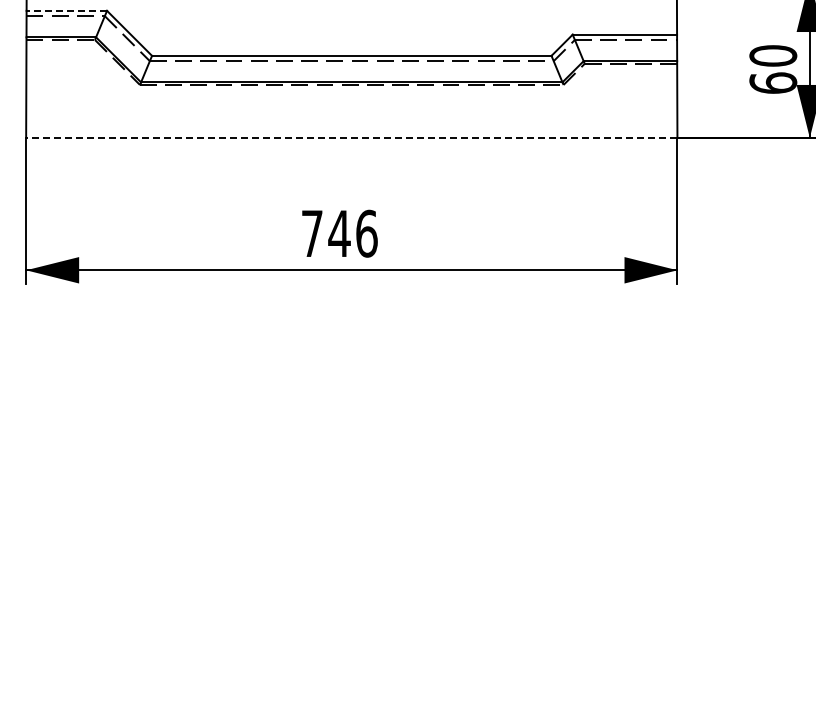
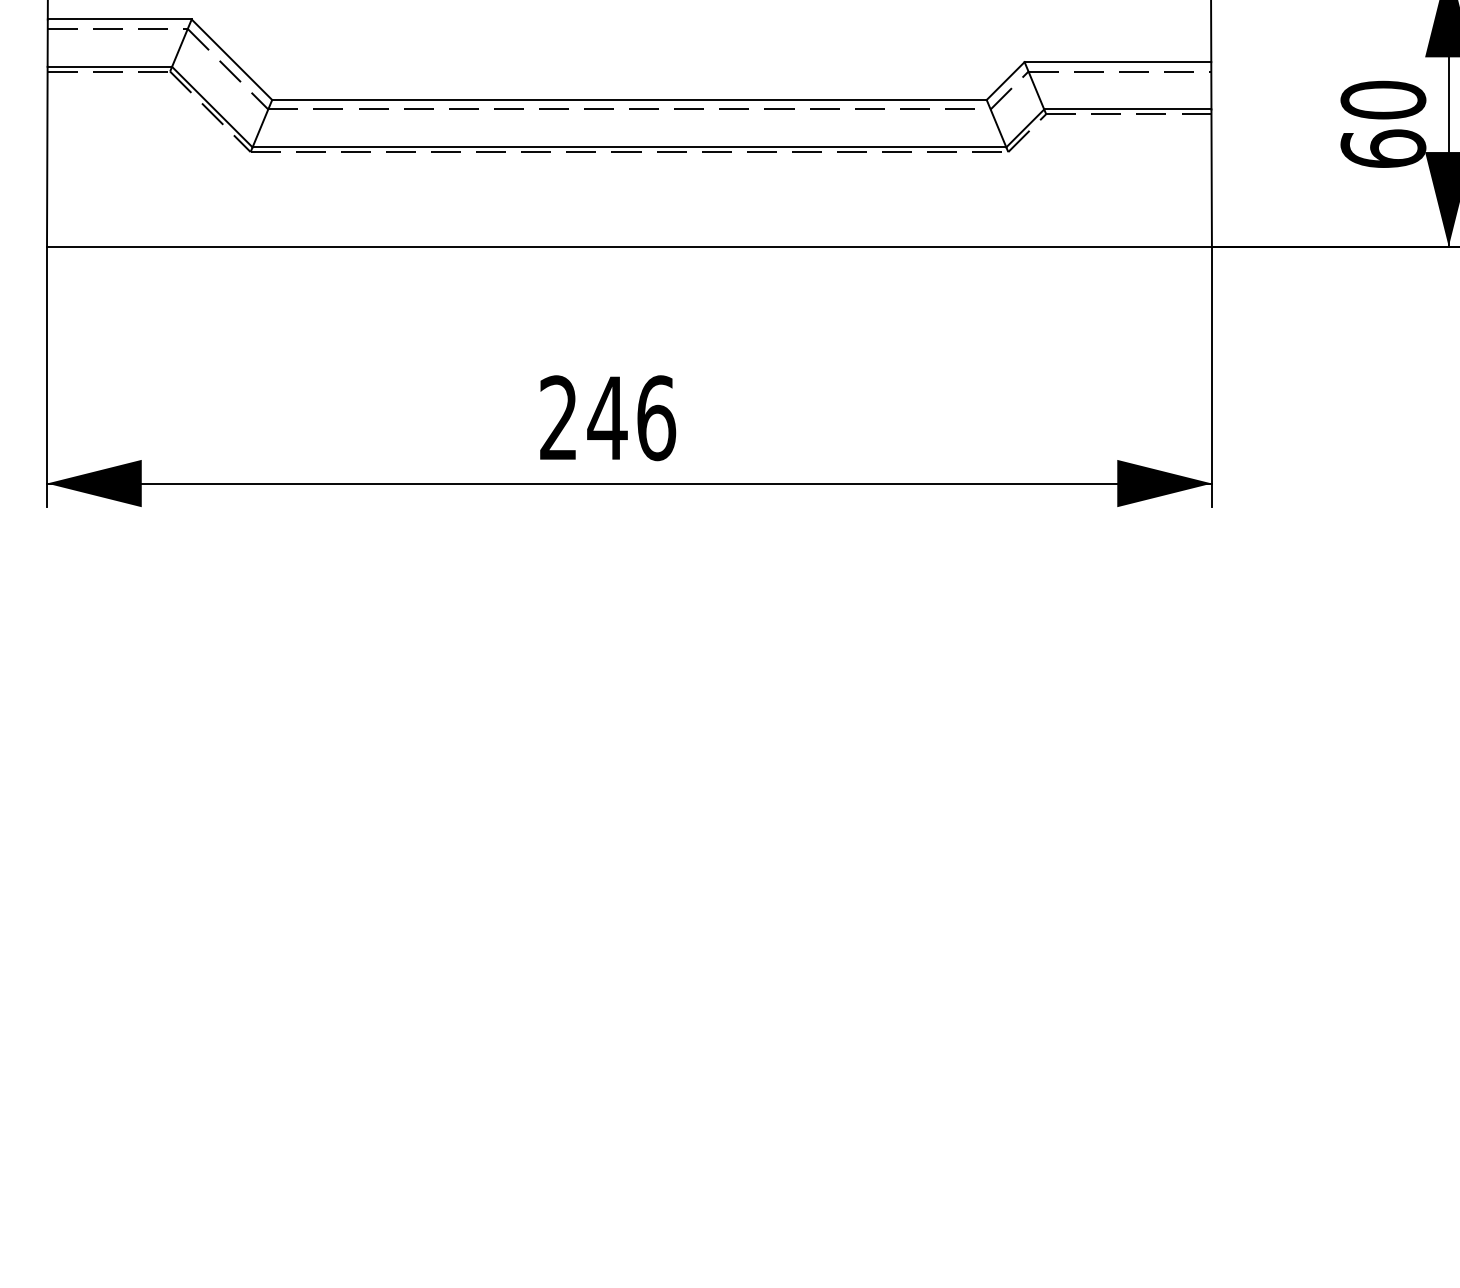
line: (66, 10) -> (119, 18), dashed -> solid
line: (351, 137) -> (628, 246), dashed -> solid
text: (311, 232) -> (557, 415), 746 -> 246

